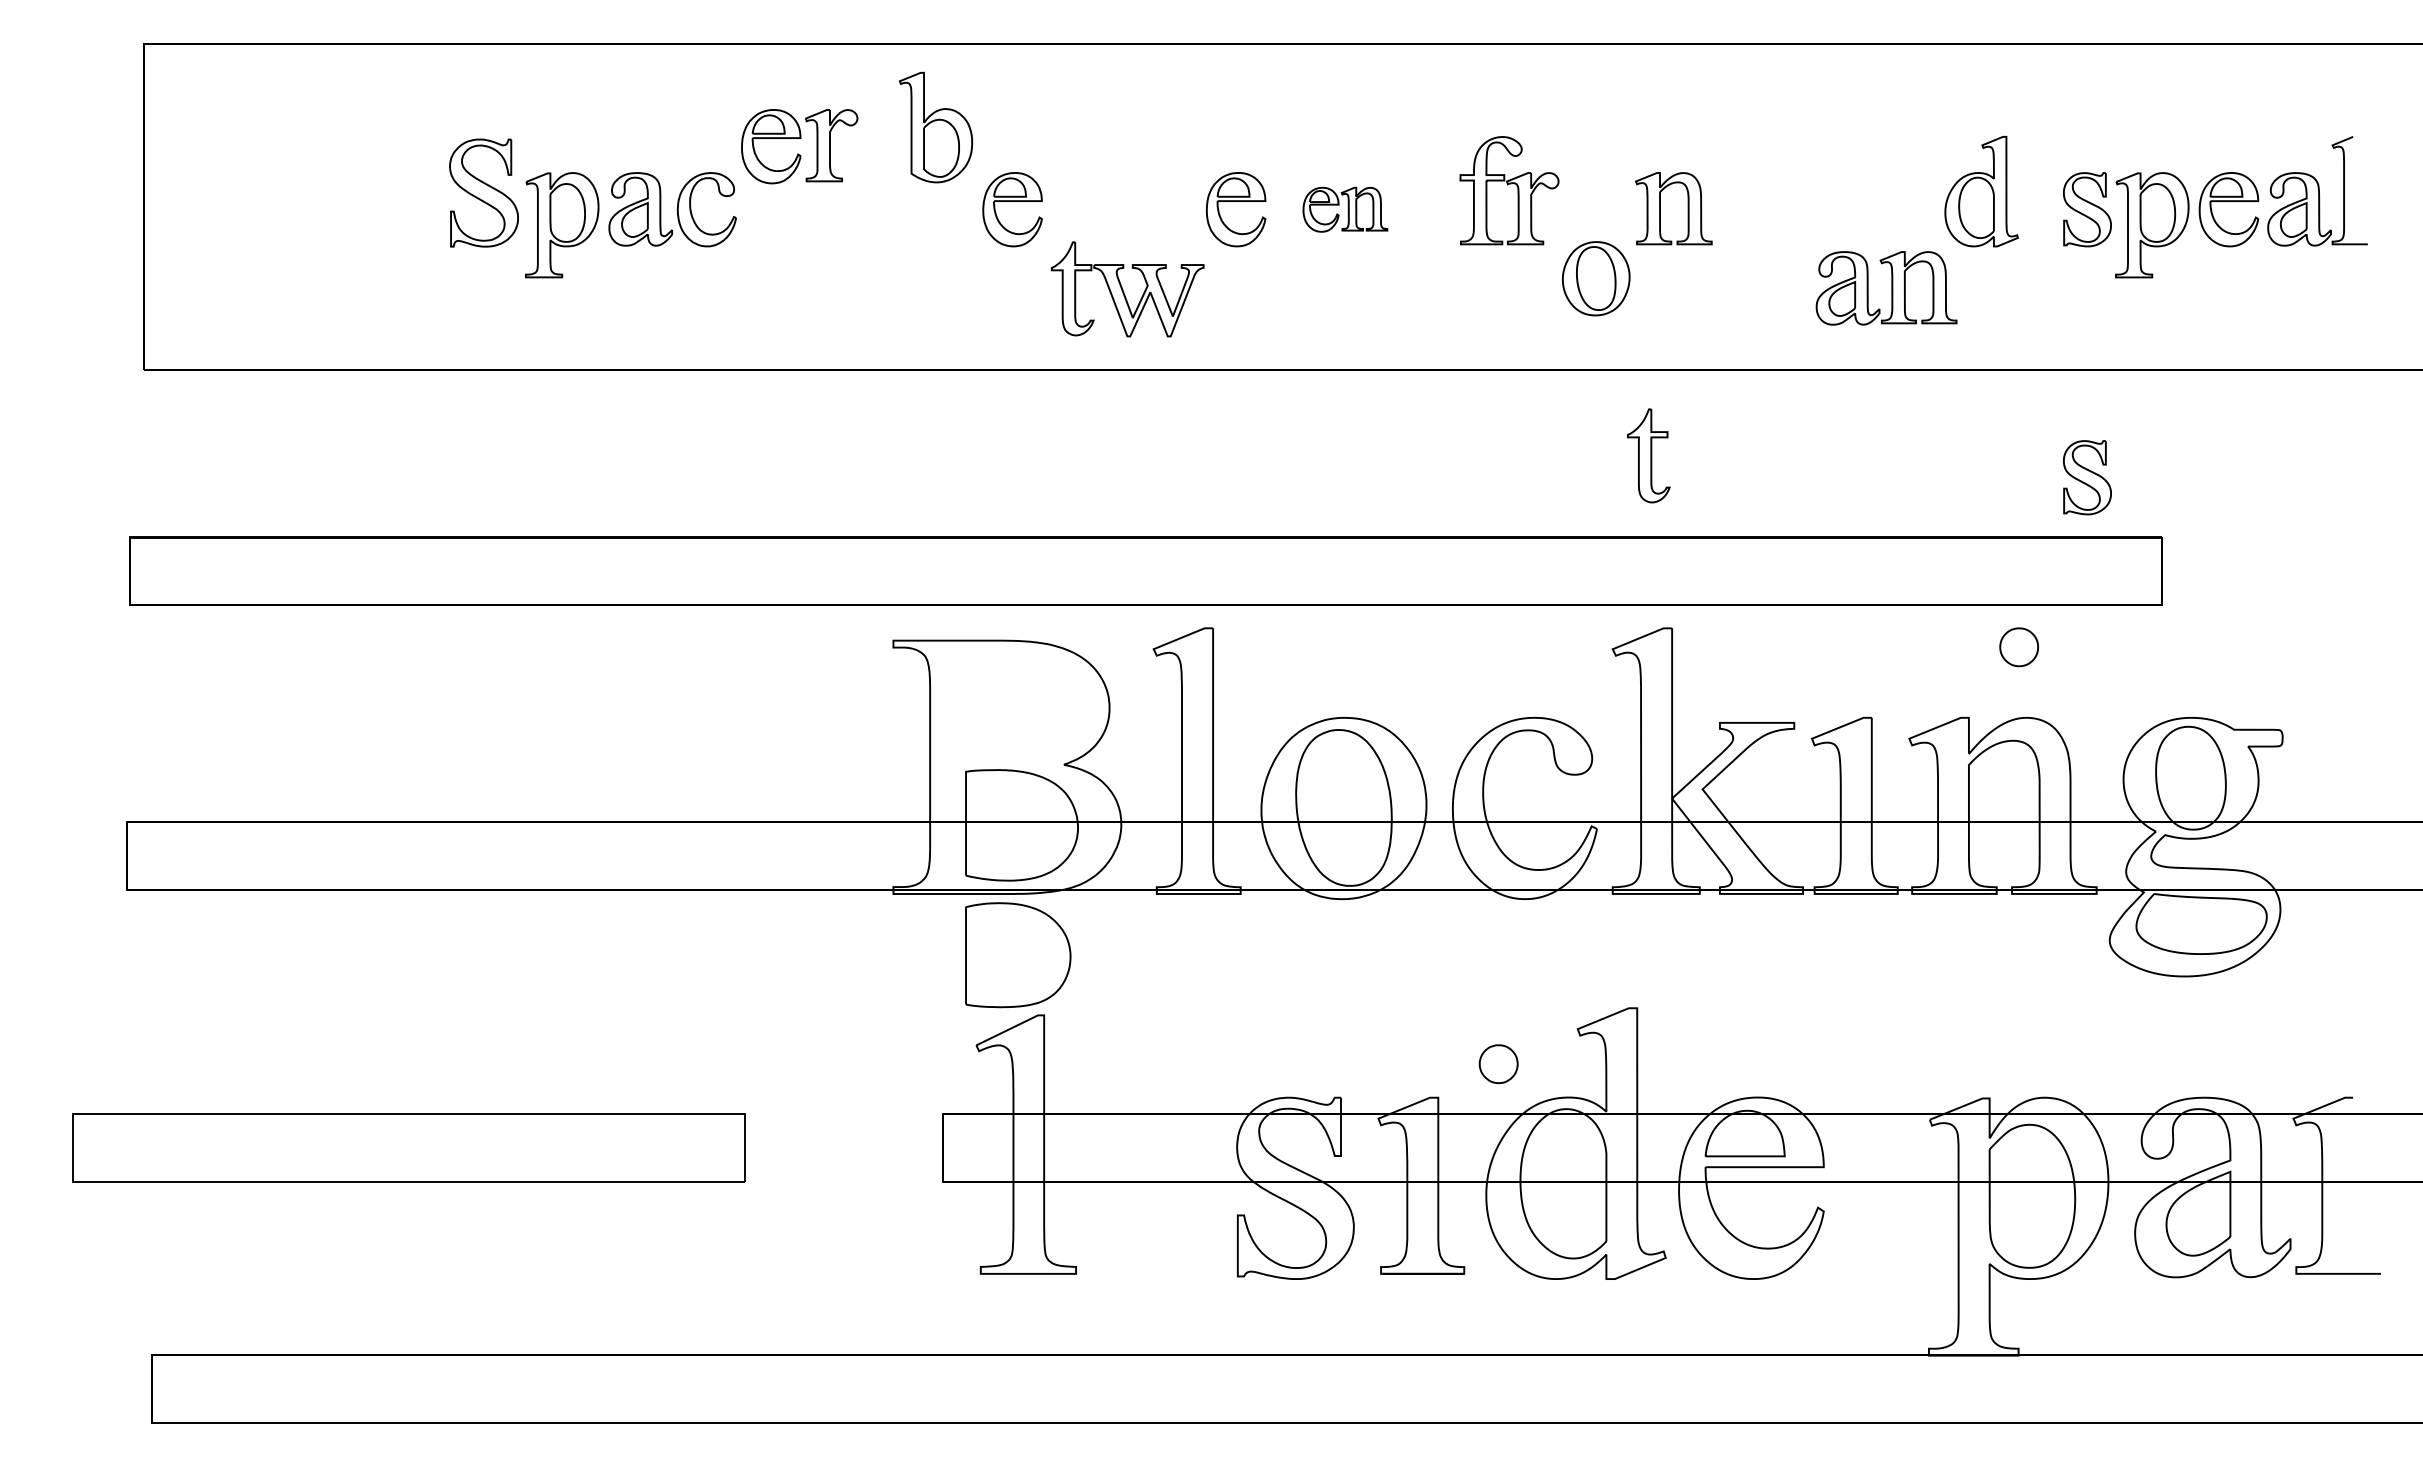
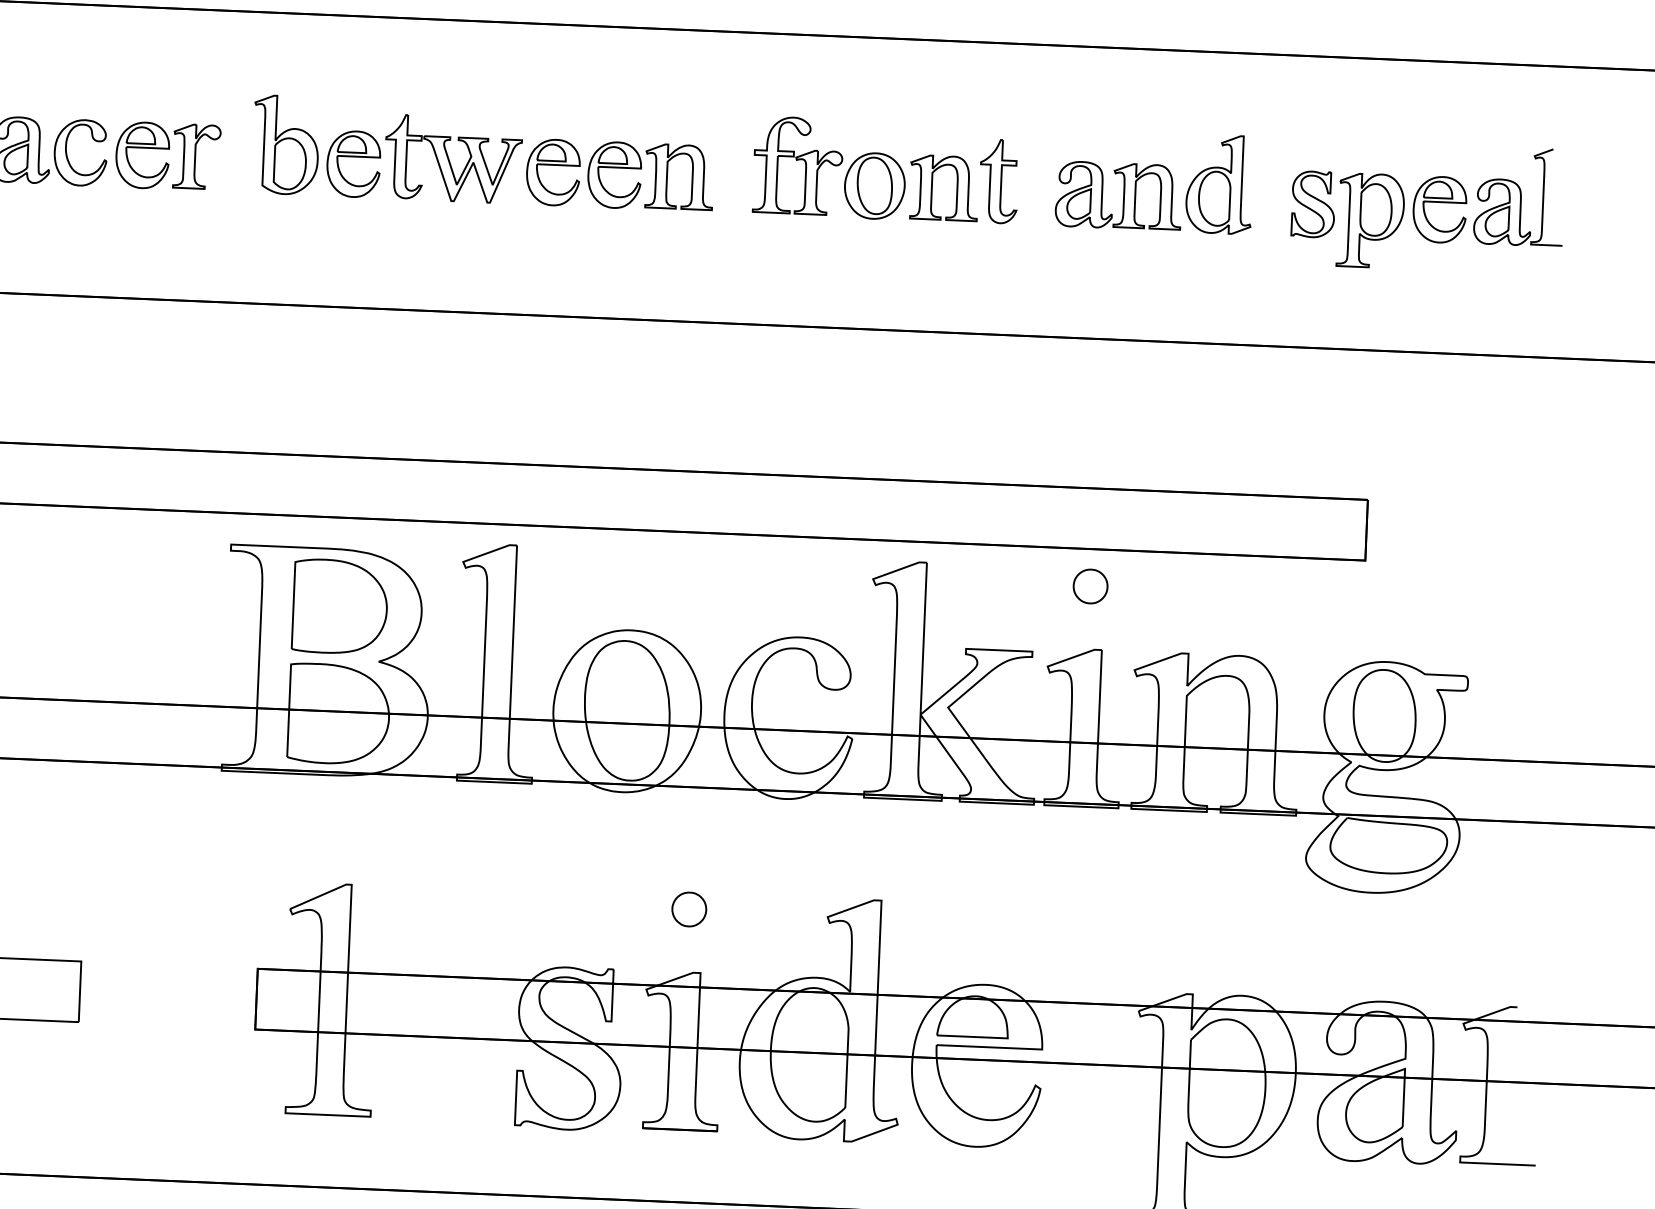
part: (935, 127) -> (285, 145), moved
part: (798, 153) -> (166, 162), moved
part: (1345, 209) -> (650, 176), size x1.67
part: (1596, 278) -> (875, 185), moved
part: (1886, 288) -> (1118, 196), moved
part: (1127, 289) -> (453, 159), moved
part: (1648, 455) -> (998, 181), moved
part: (2087, 477) -> (1303, 443), removed
part: (2018, 647) -> (1089, 586), moved
part: (1018, 955) -> (340, 607), moved
part: (1498, 1064) -> (689, 909), moved

